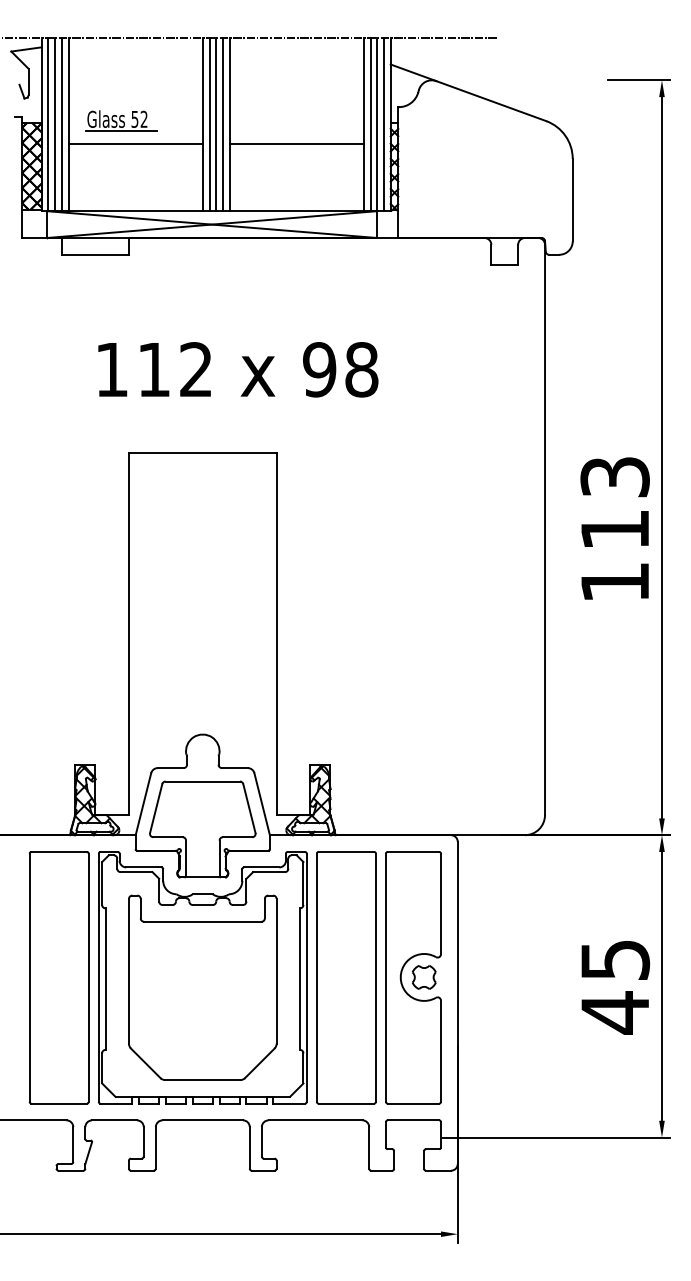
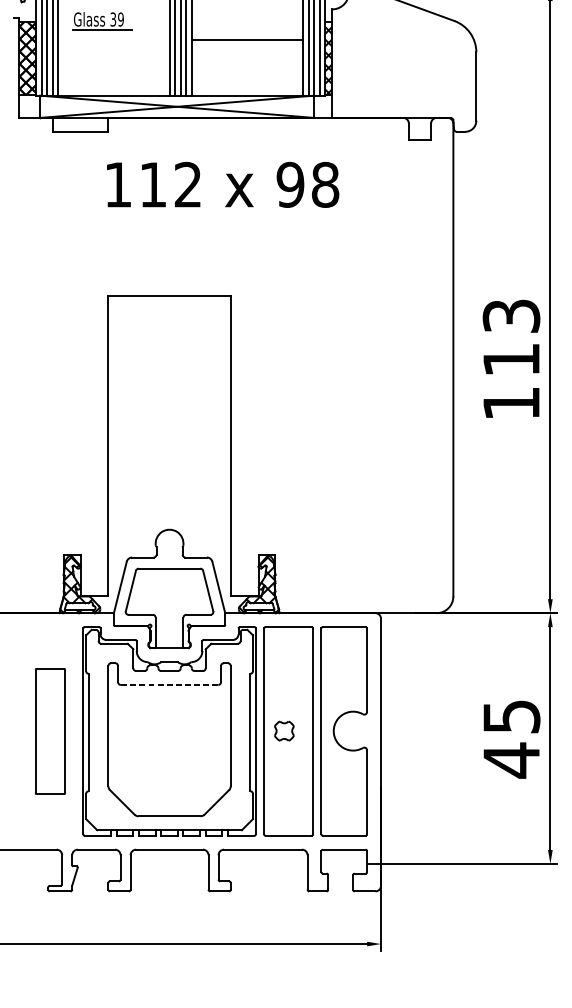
text: (139, 118) -> (117, 18), 52 -> 39
line: (135, 144) -> (113, 40), removed
text: (238, 369) -> (223, 184), moved
line: (202, 921) -> (169, 684), solid -> dashed
part: (58, 977) -> (49, 731), size x0.6
part: (424, 977) -> (284, 731), moved

